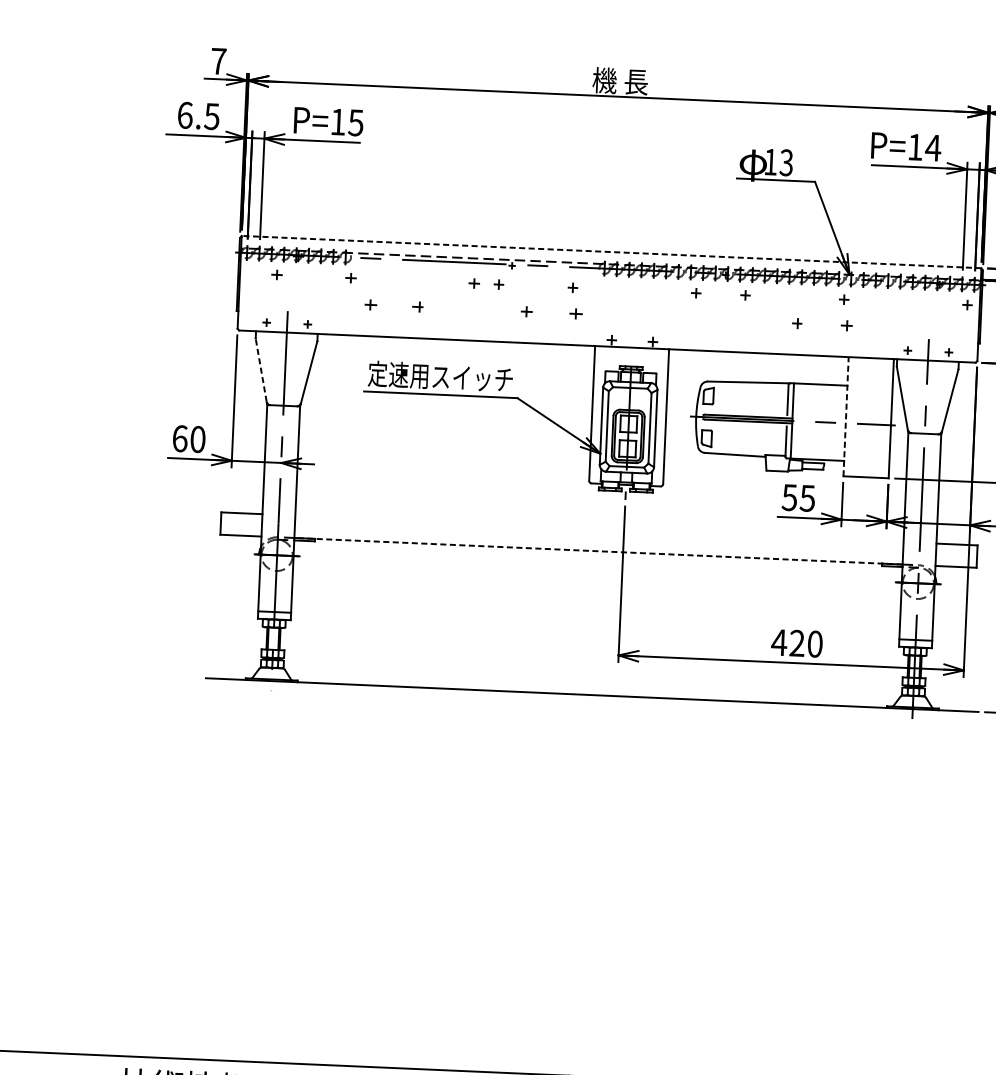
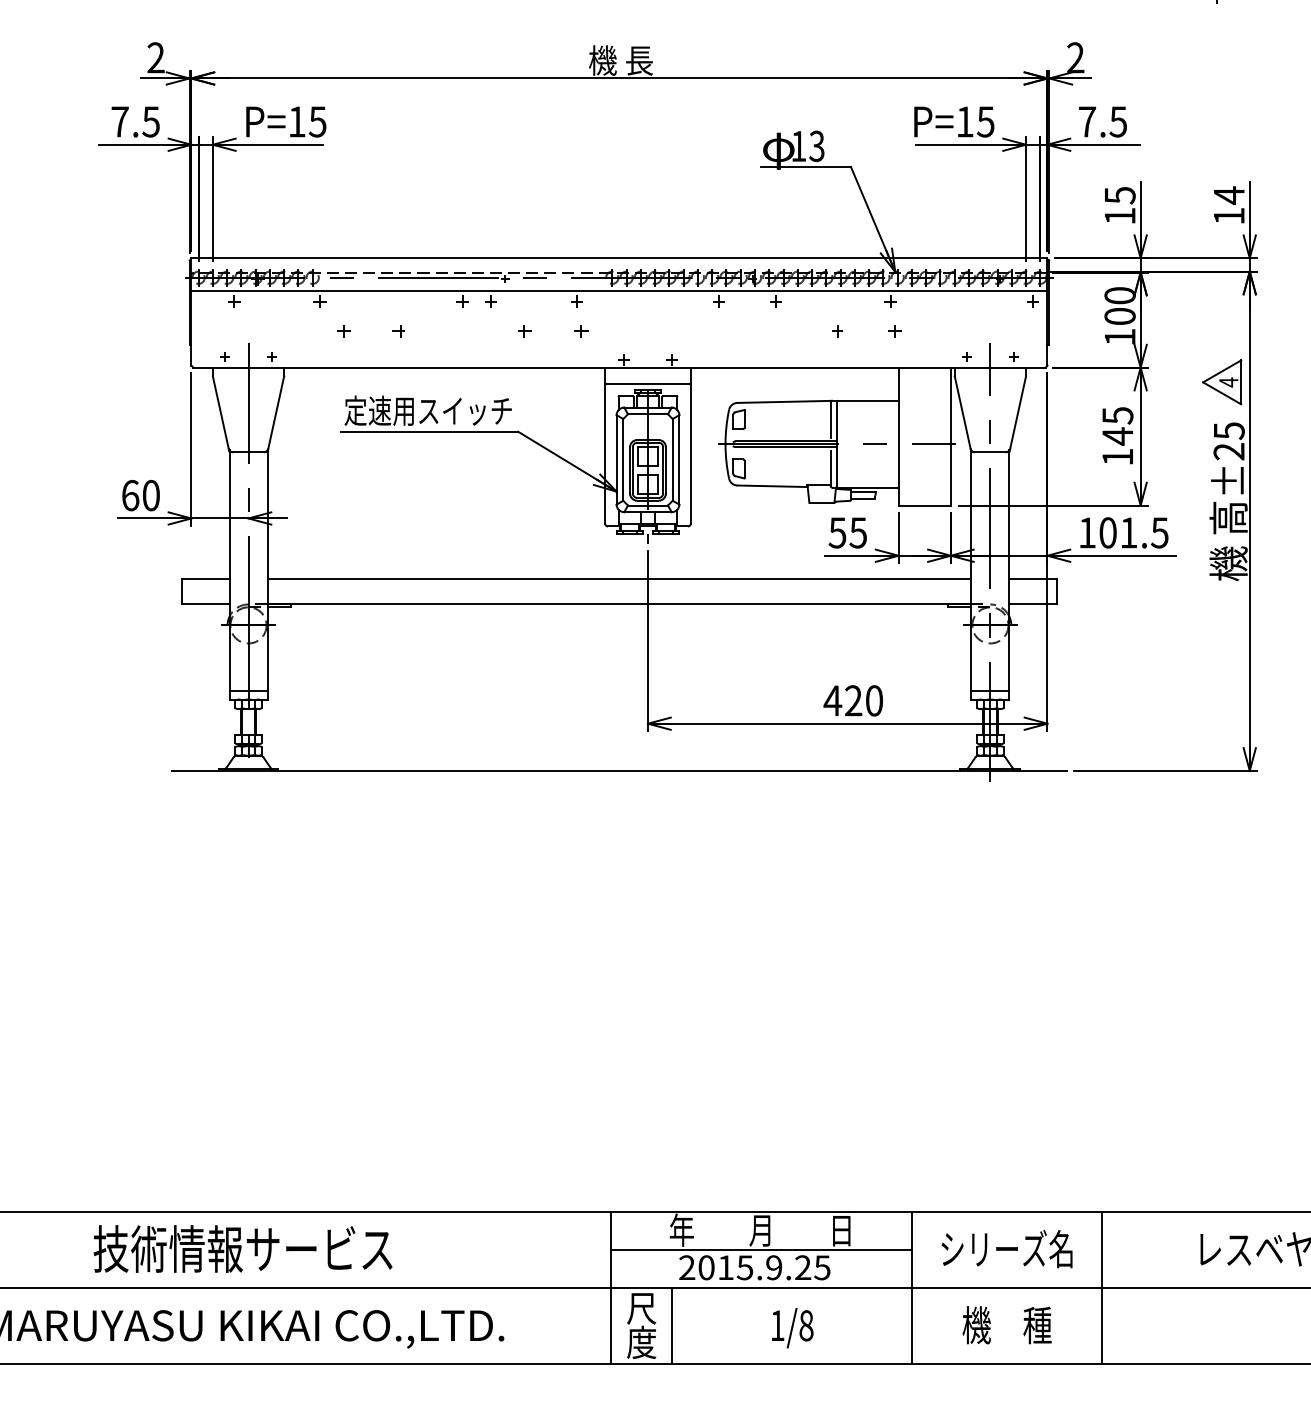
text: (218, 61) -> (155, 57), 7 -> 2
text: (184, 115) -> (119, 121), 6.5 -> 7.5
text: (933, 147) -> (985, 121), P=14 -> P=15
line: (610, 252) -> (618, 258), dashed -> solid
line: (610, 279) -> (619, 290), added
line: (631, 361) -> (647, 383), added
line: (260, 370) -> (220, 412), dashed -> solid
line: (845, 416) -> (898, 436), dashed -> solid
line: (599, 528) -> (619, 578), added
line: (598, 551) -> (619, 604), dashed -> solid

